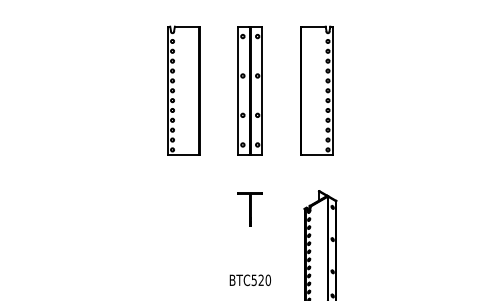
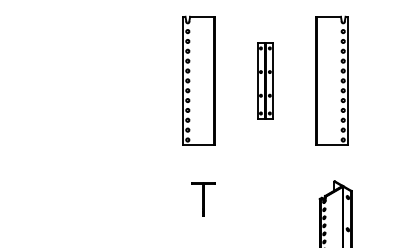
part: (249, 90) -> (264, 80), size x0.6
part: (249, 209) -> (202, 199), moved

